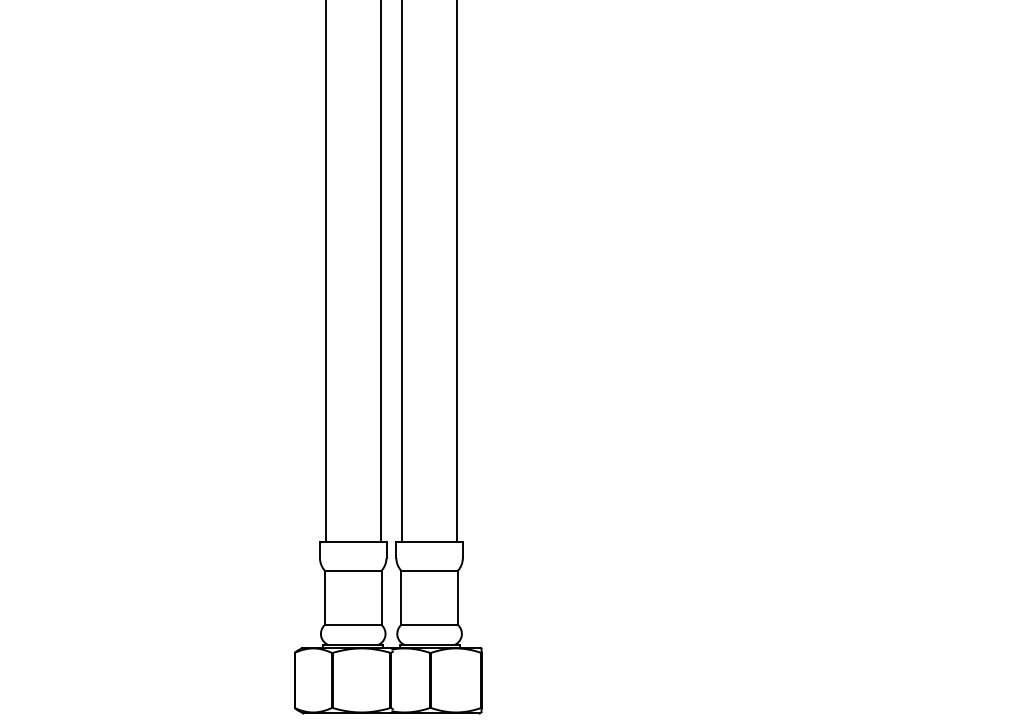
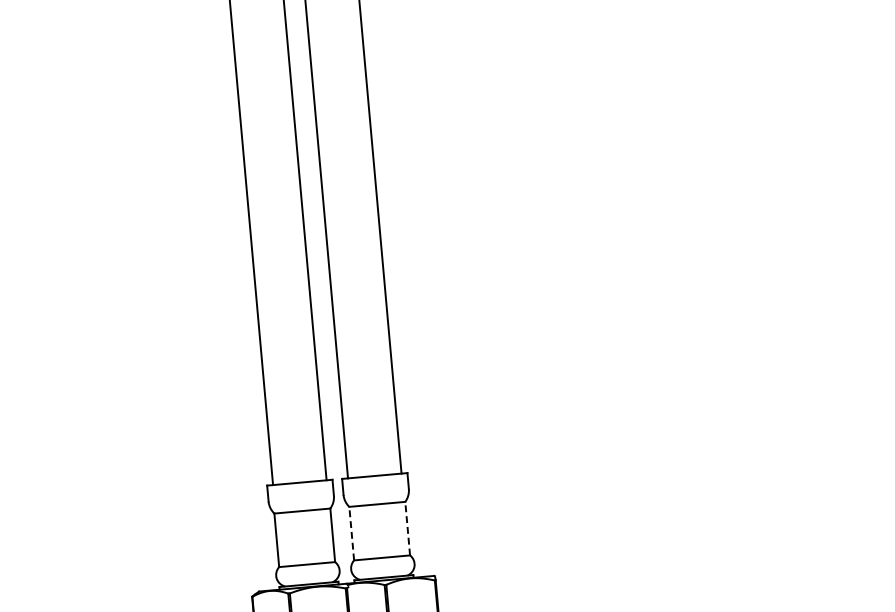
line: (401, 597) -> (352, 533), solid -> dashed
line: (458, 597) -> (408, 528), solid -> dashed

